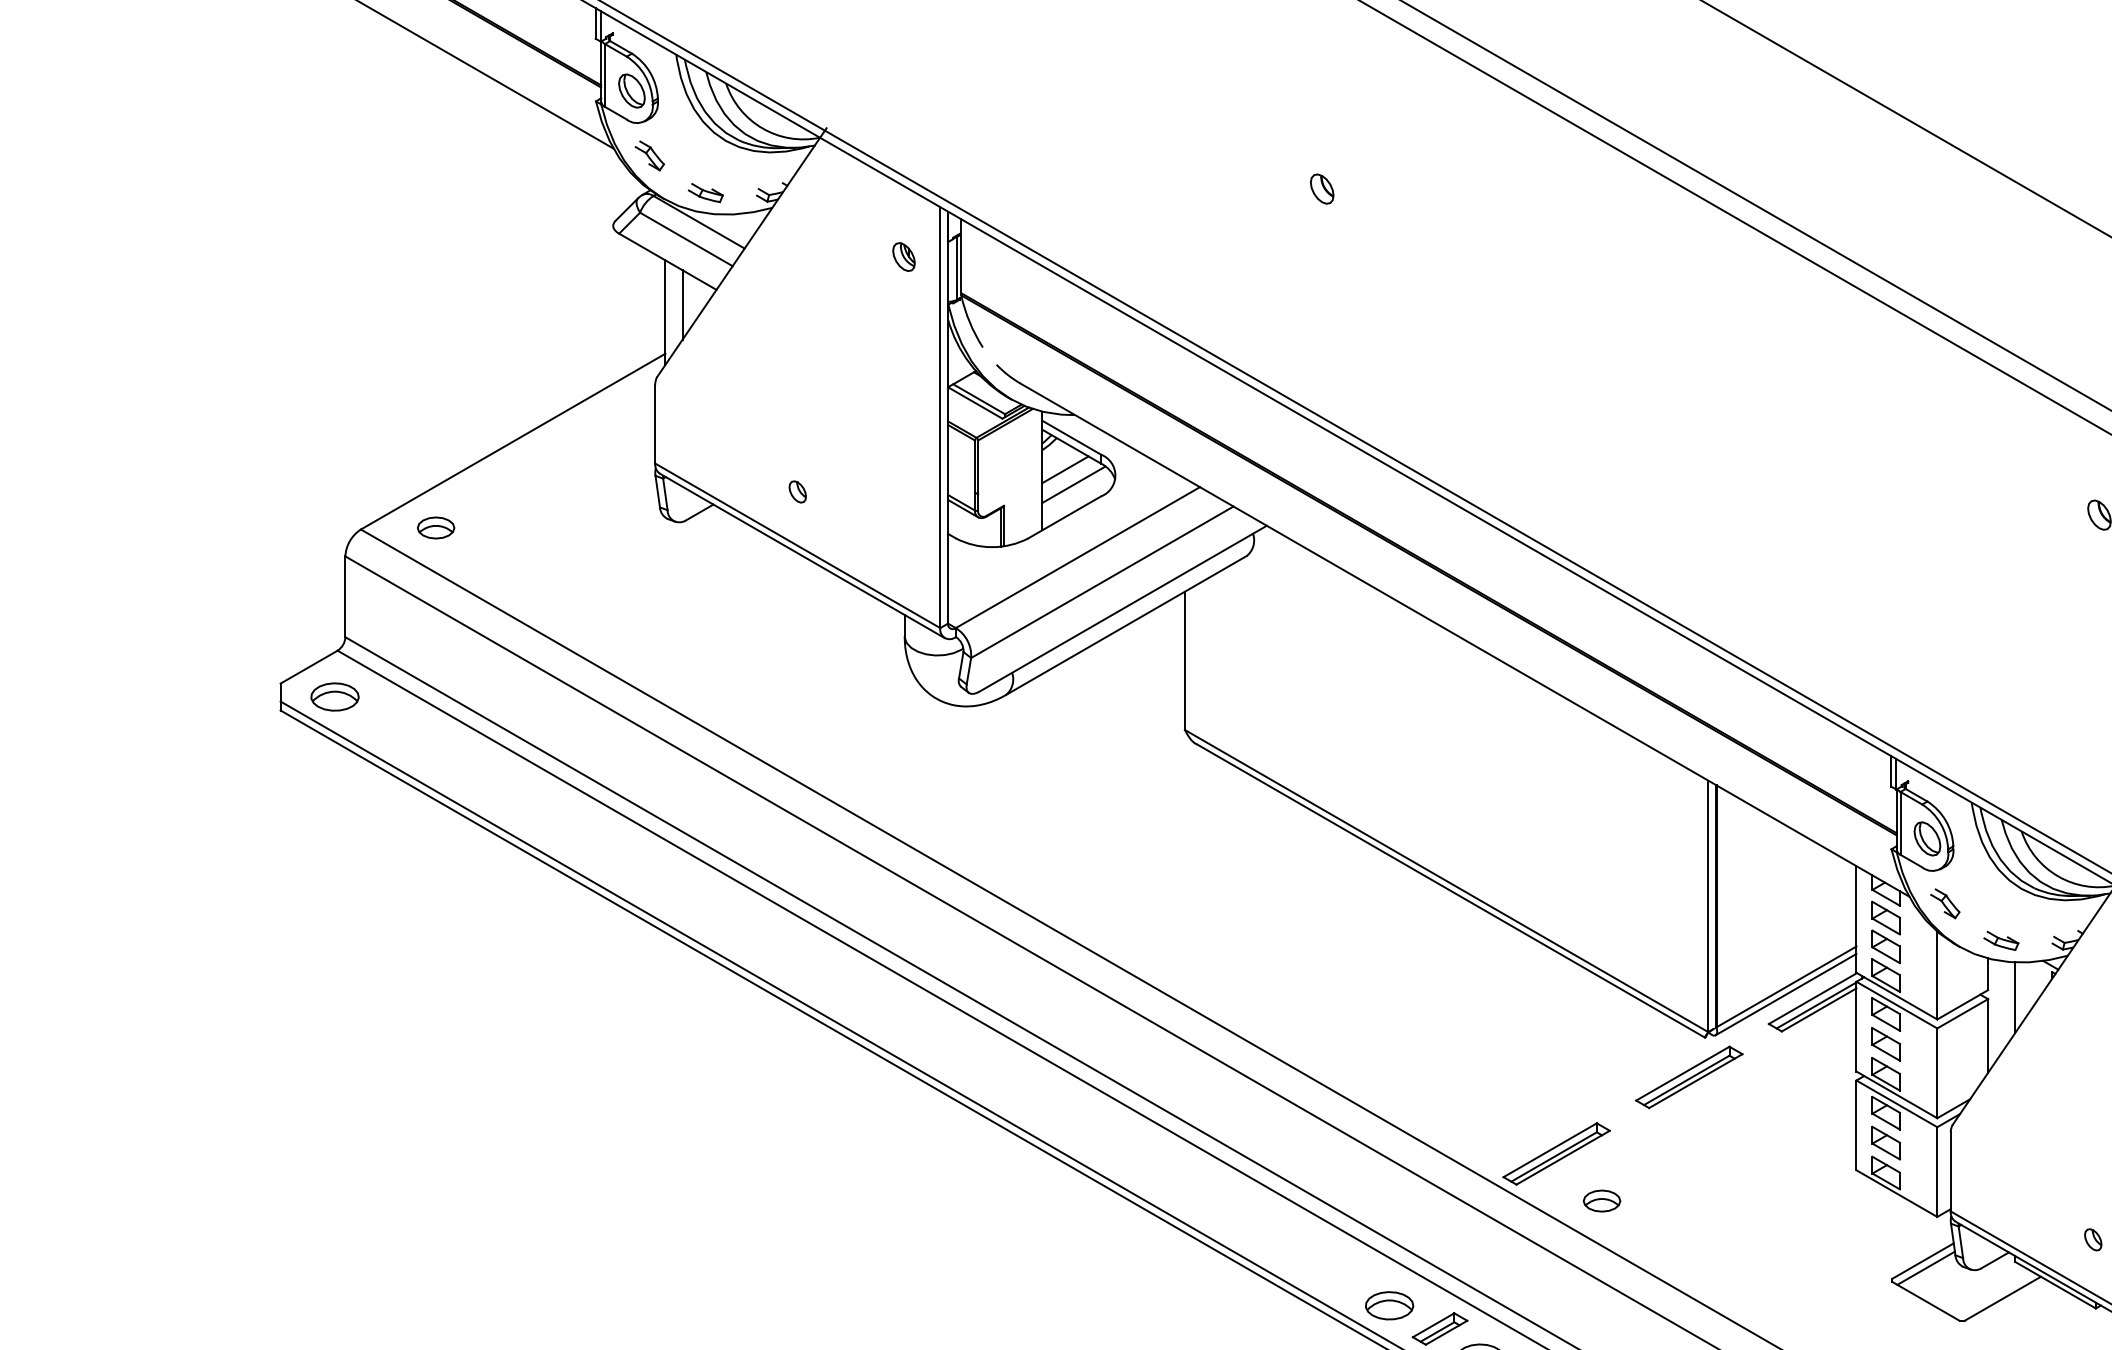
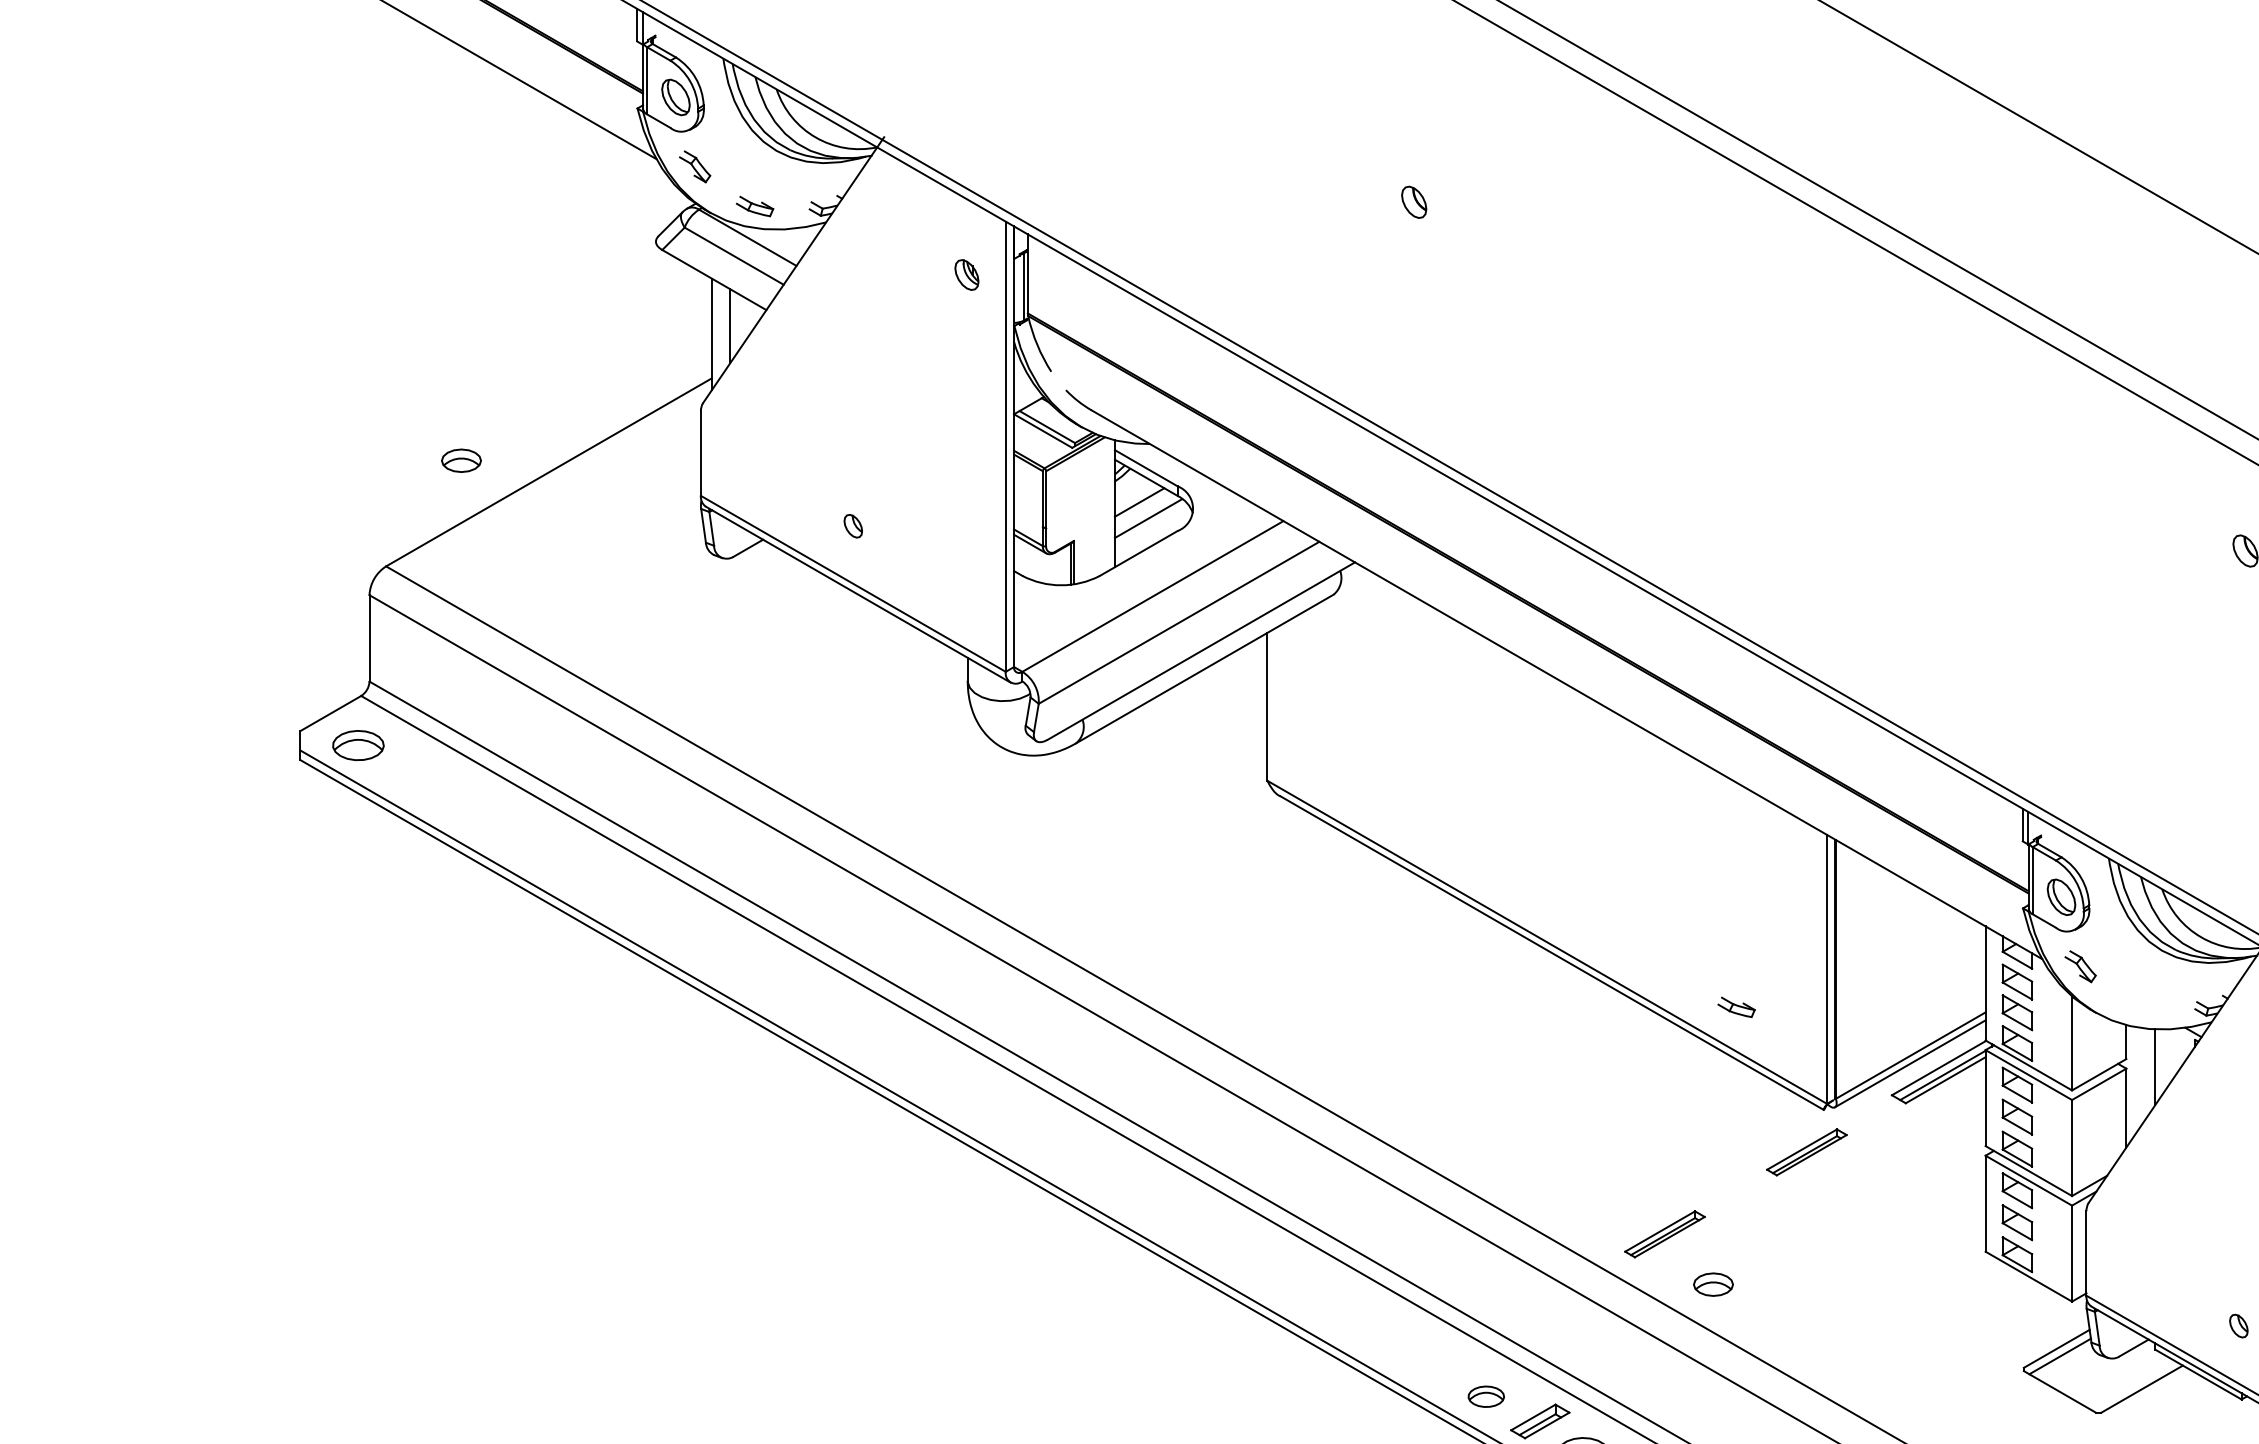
part: (436, 527) -> (461, 460), moved
part: (2001, 940) -> (1736, 1006), moved
part: (1688, 1077) -> (1806, 1152), size x0.7
part: (1556, 1154) -> (1664, 1234), size x0.7
part: (1389, 1305) -> (1486, 1396), size x0.7

